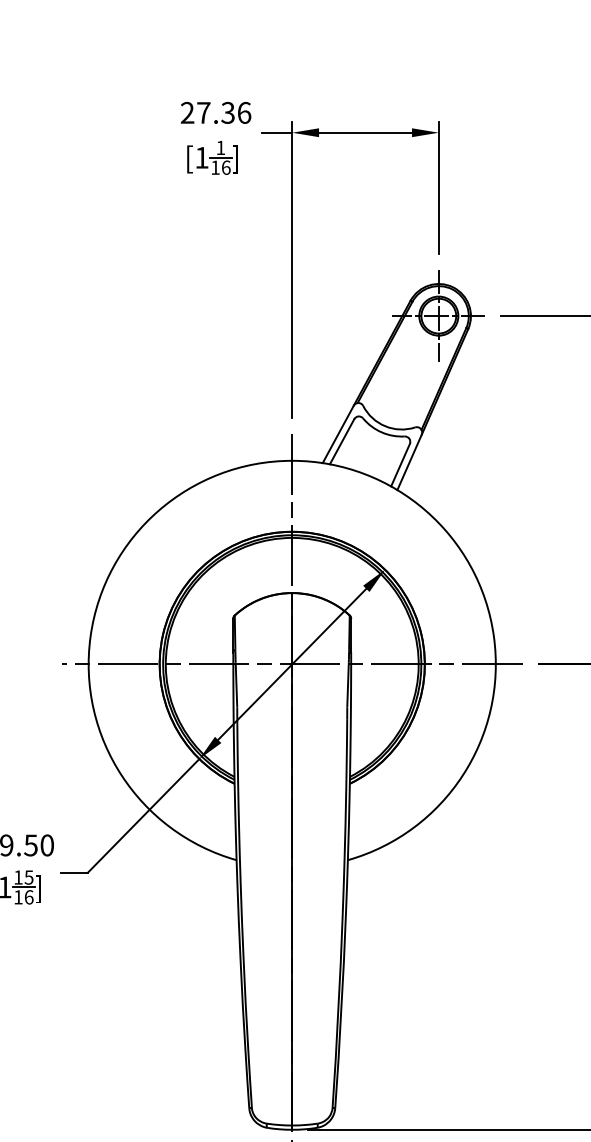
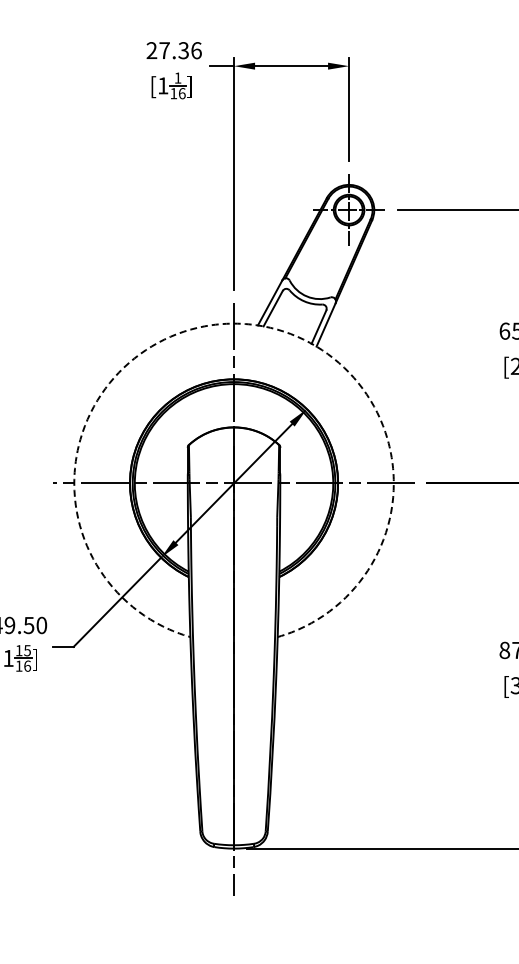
arc: (292, 460) -> (234, 323), solid -> dashed

